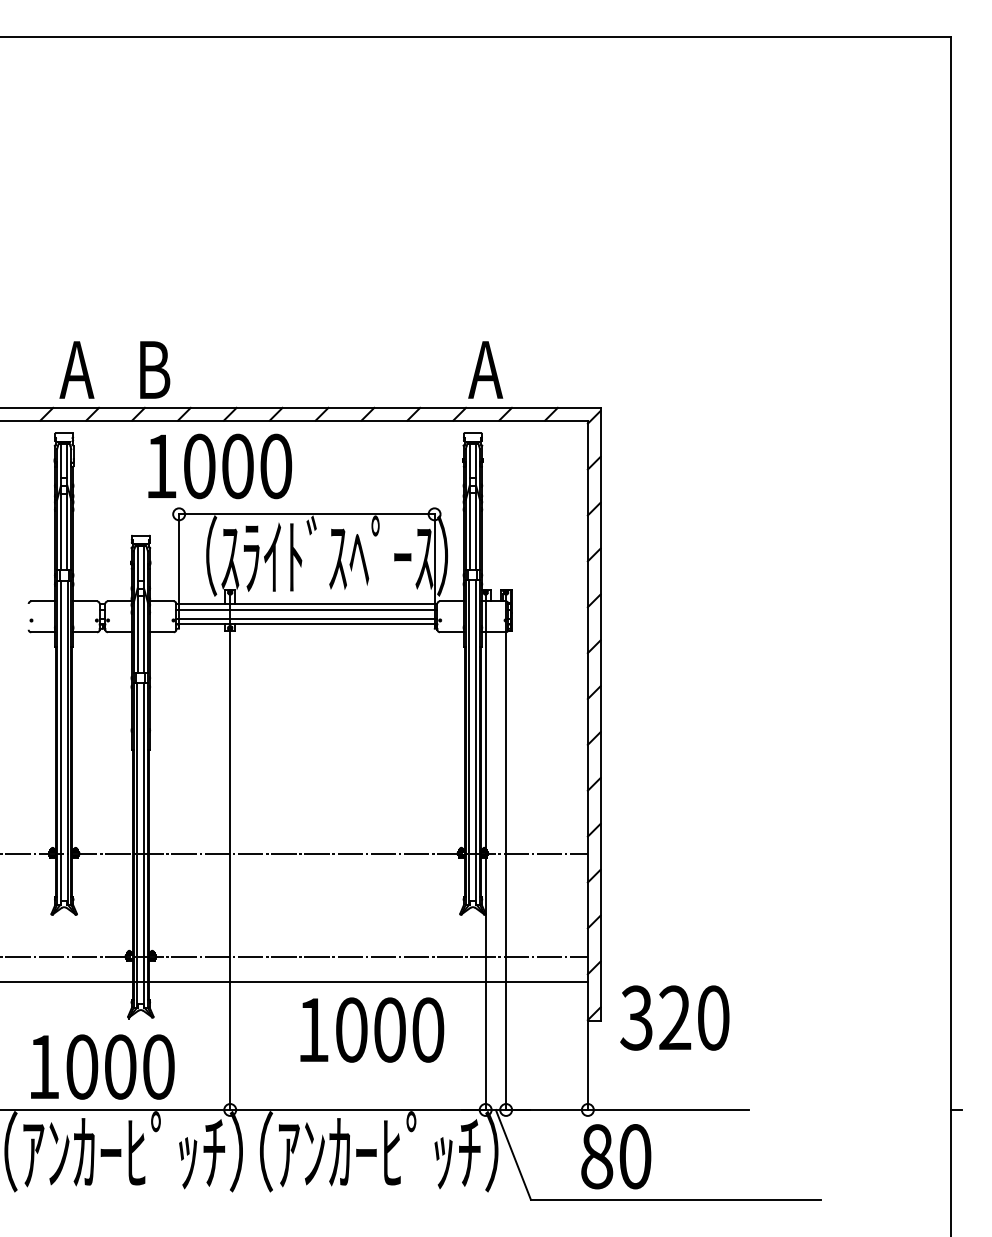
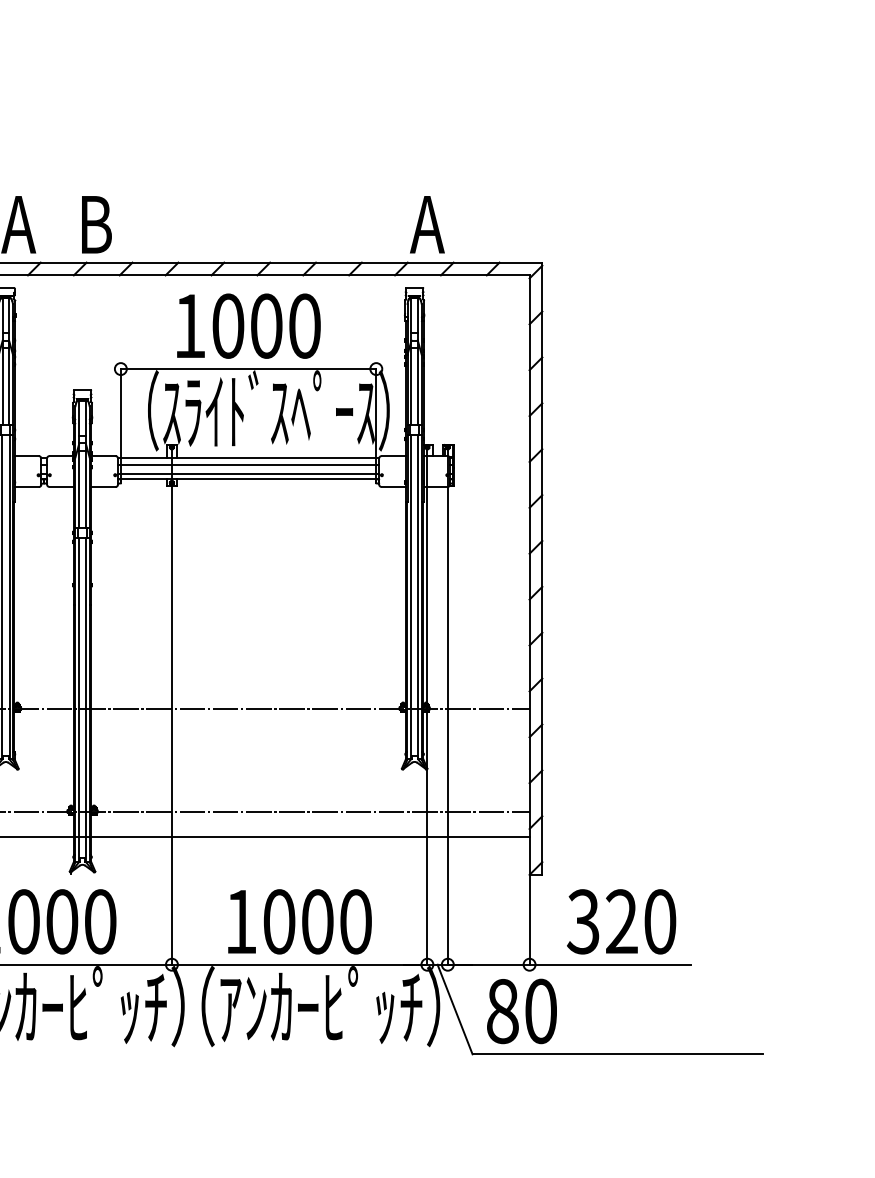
text: (220, 466) -> (249, 326), moved
text: (674, 1017) -> (621, 921), moved
text: (372, 1029) -> (300, 921), moved
text: (616, 1156) -> (522, 1011), moved

